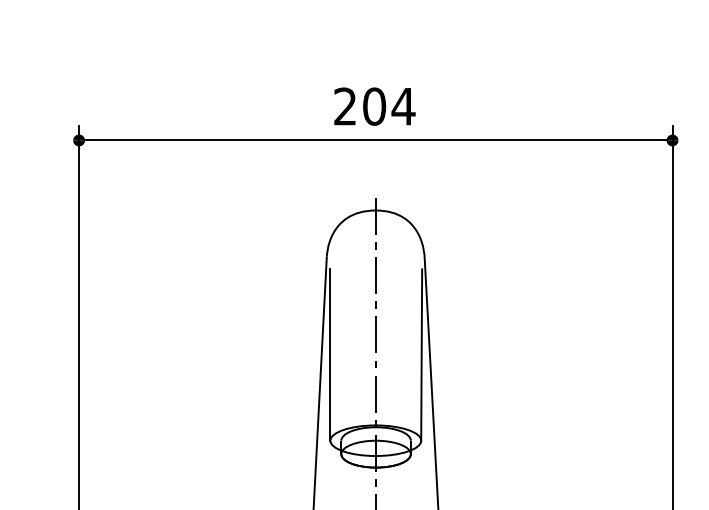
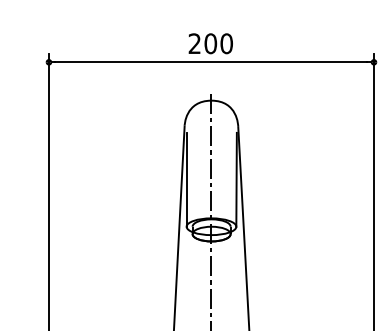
text: (403, 106) -> (226, 43), 204 -> 200

